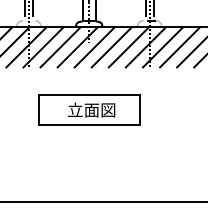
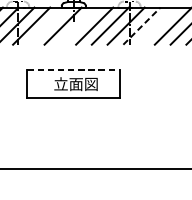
line: (163, 46) -> (142, 25), solid -> dashed
line: (60, 47) -> (47, 26), removed
line: (94, 47) -> (78, 26), removed
line: (180, 47) -> (158, 26), removed
line: (89, 94) -> (74, 69), solid -> dashed

